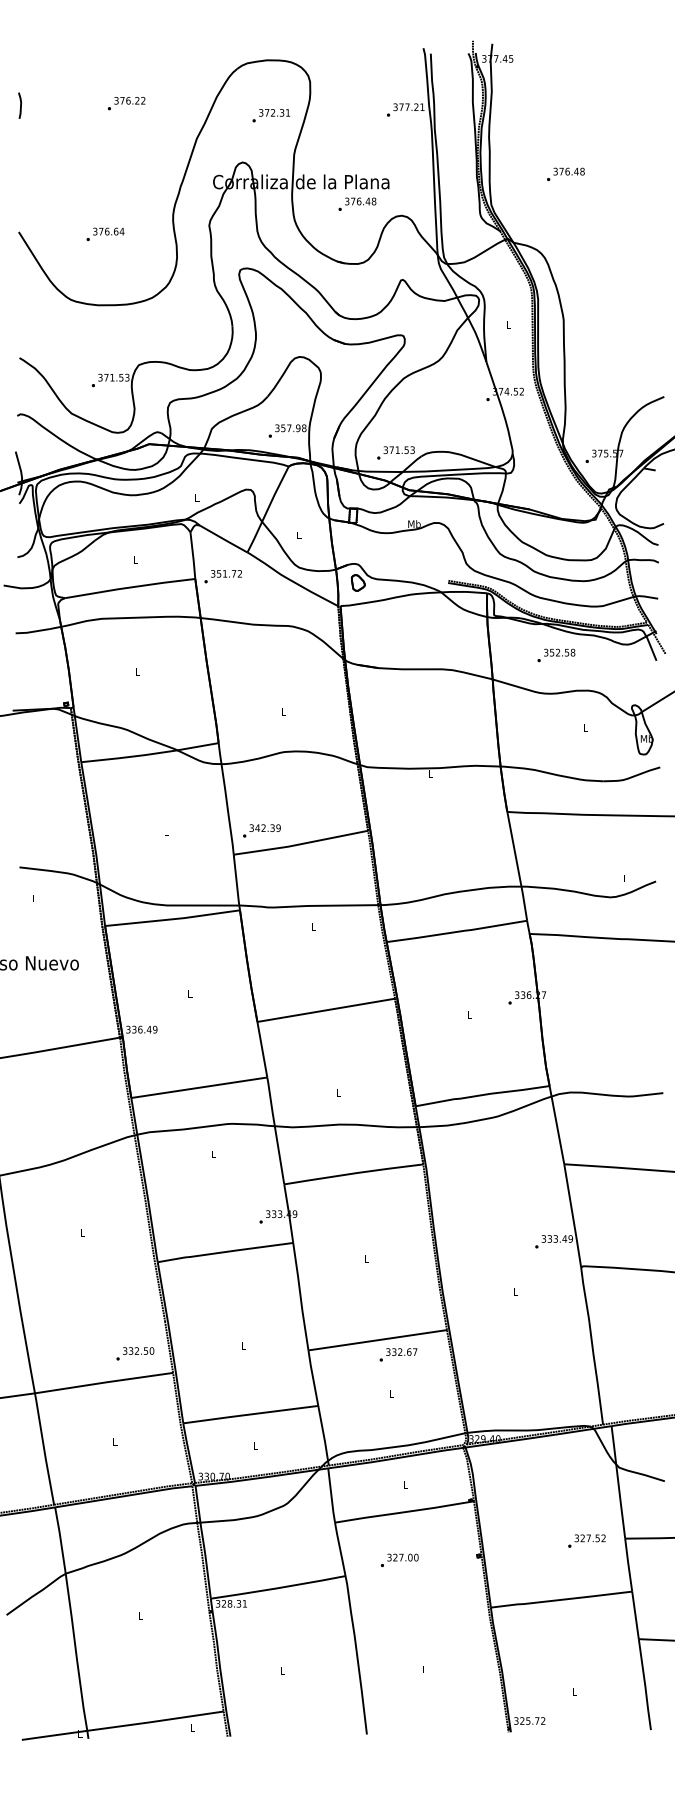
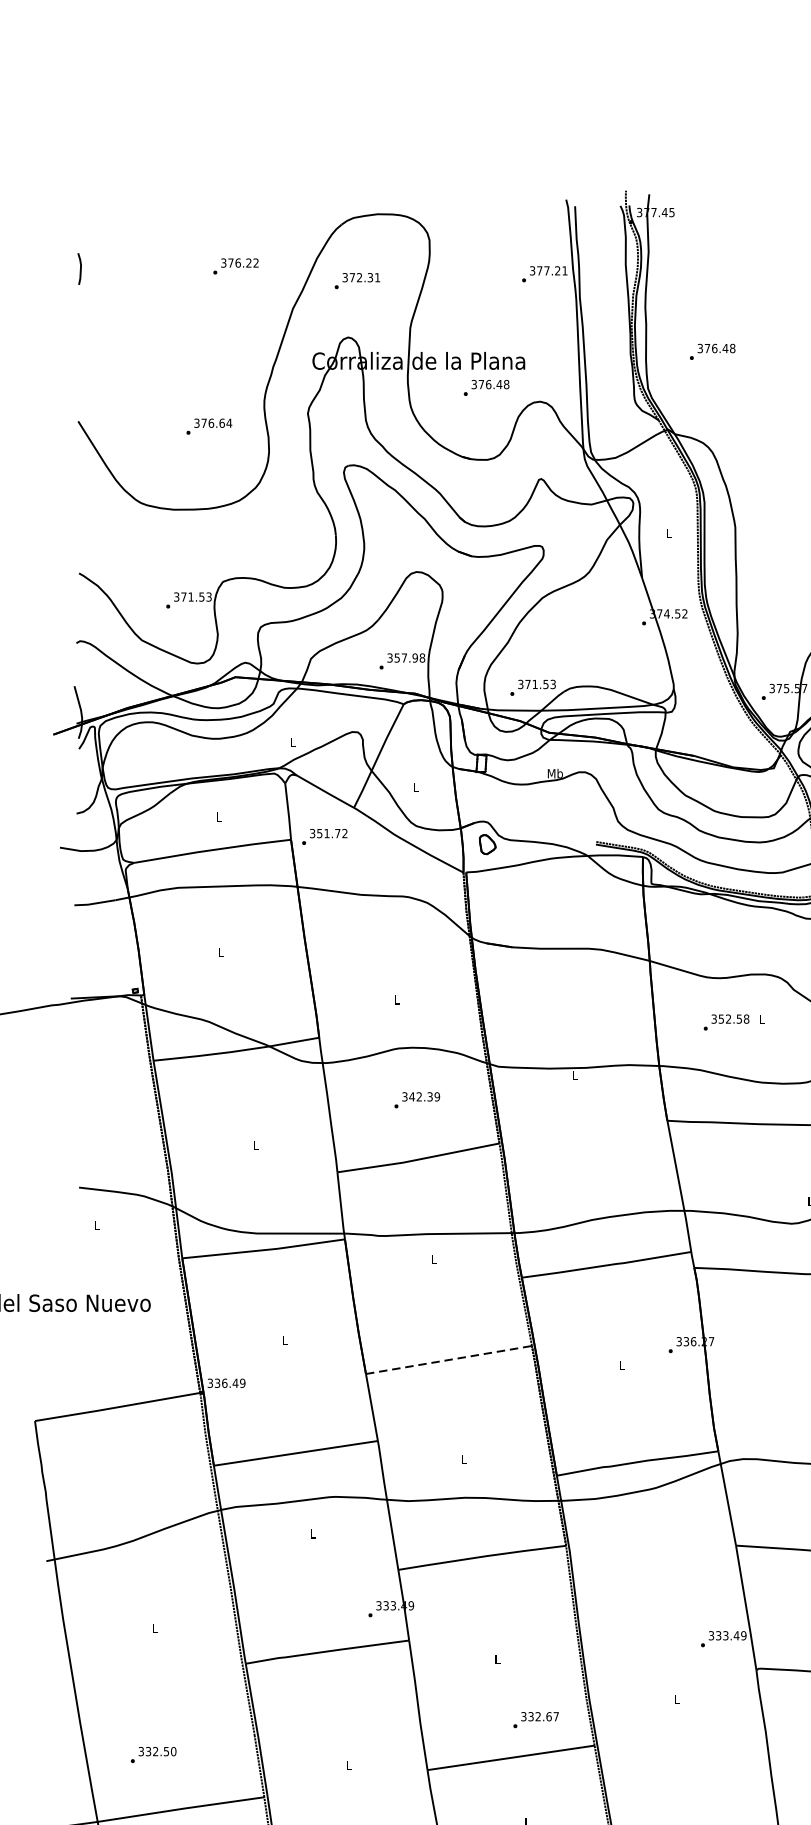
text: (126, 103) -> (235, 266), moved
text: (271, 115) -> (357, 280), moved
text: (565, 174) -> (712, 351), moved
text: (105, 234) -> (209, 426), moved
text: (556, 655) -> (726, 1022), moved
text: (261, 830) -> (416, 1099), moved
line: (326, 1010) -> (449, 1360), solid -> dashed
text: (135, 1353) -> (153, 1754), moved
text: (398, 1354) -> (536, 1719), moved

